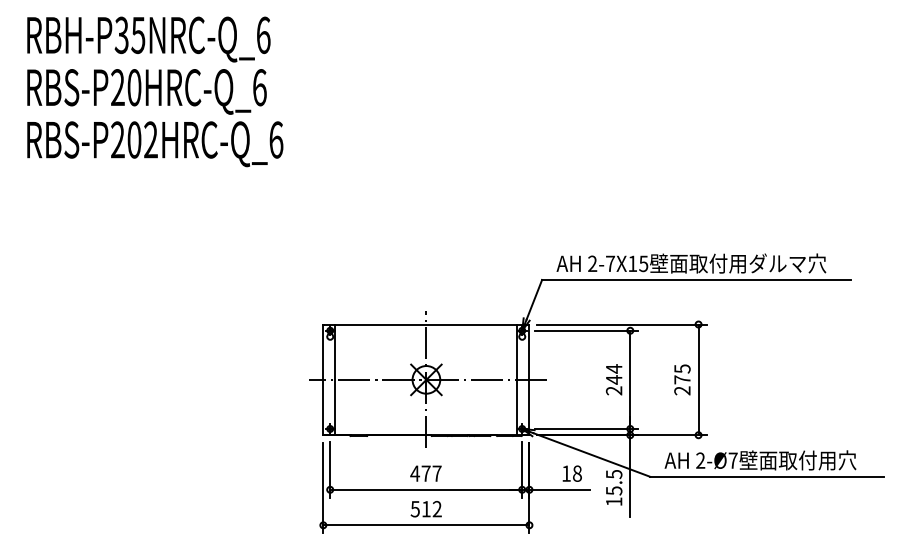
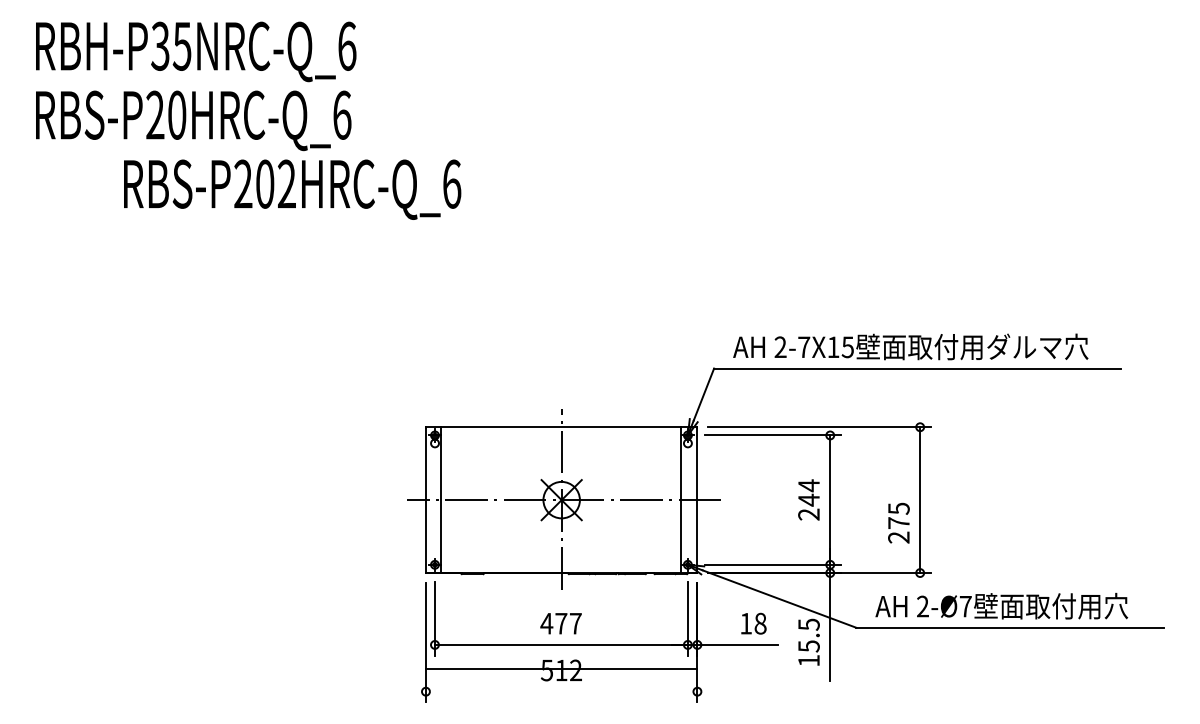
text: (155, 144) -> (292, 189), moved
text: (682, 379) -> (898, 522), moved
line: (426, 525) -> (561, 668), moved

